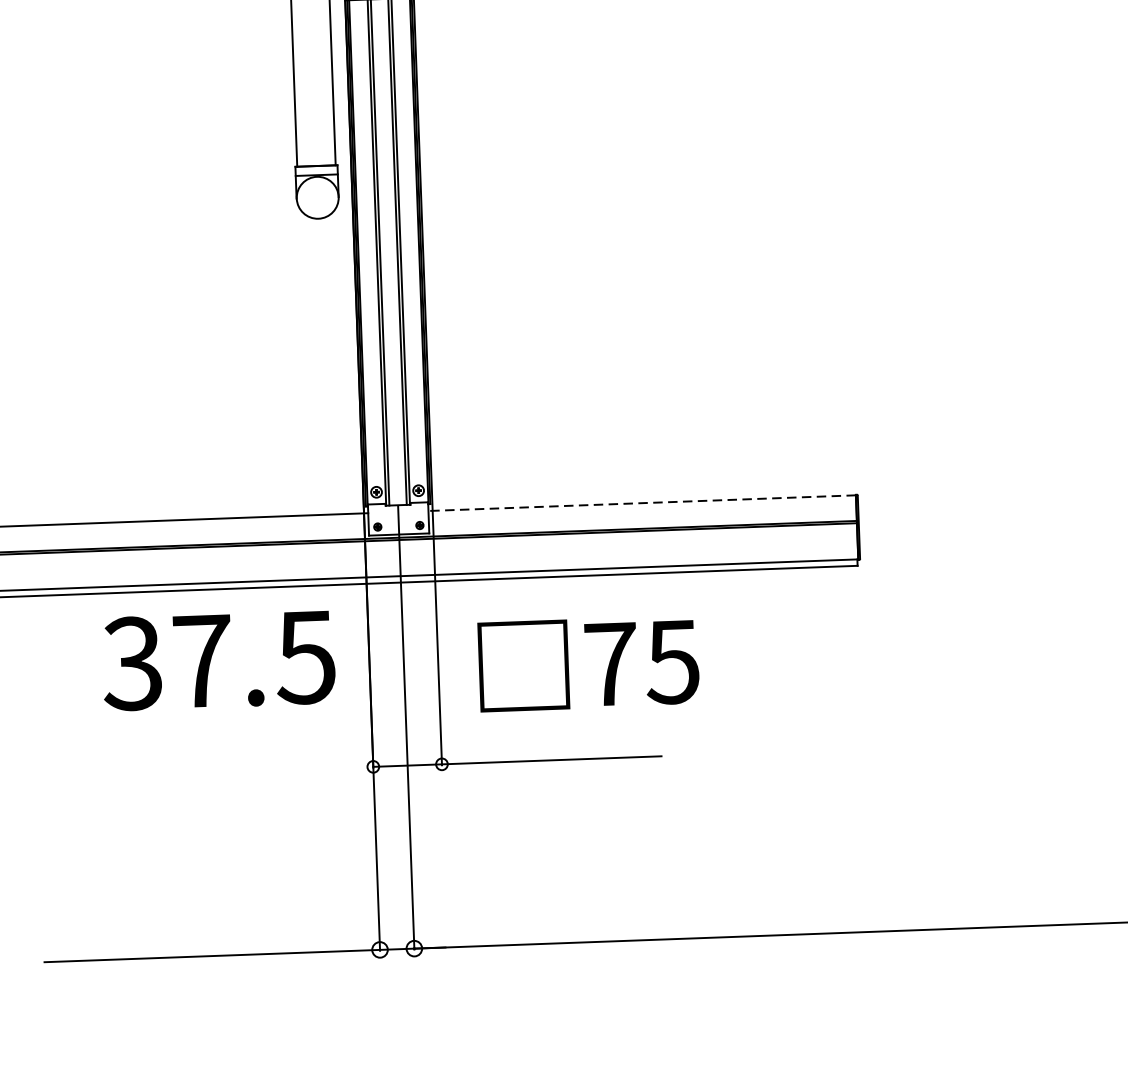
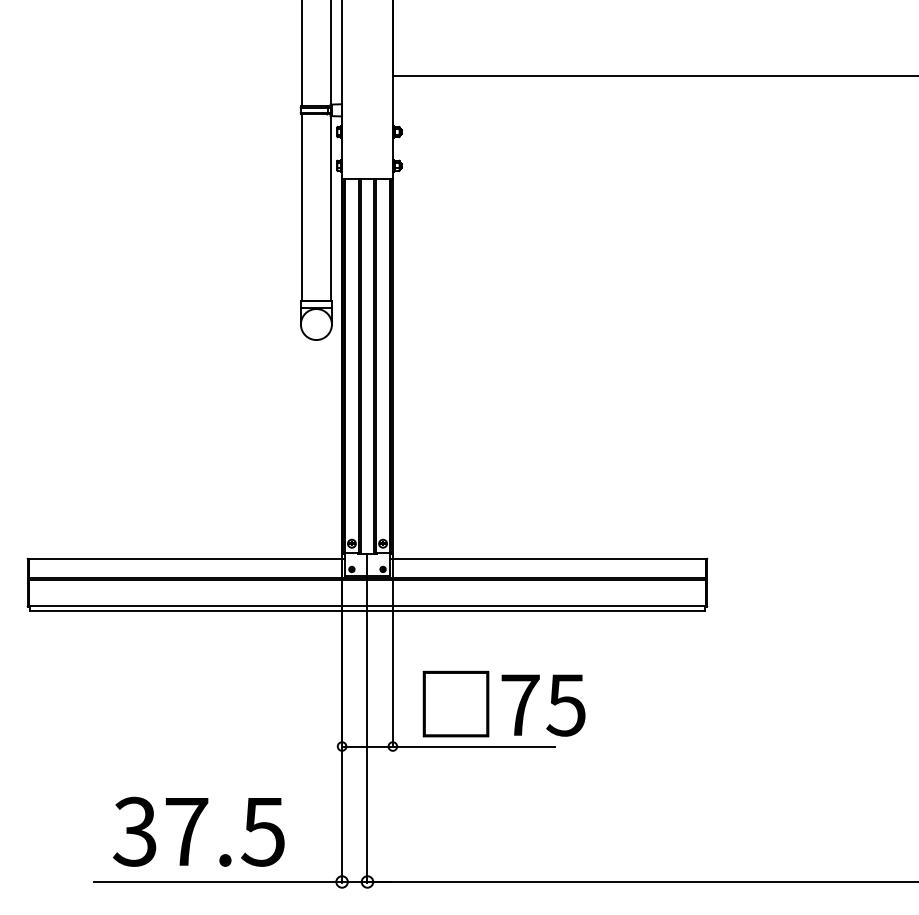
line: (641, 502) -> (547, 558), dashed -> solid
text: (218, 660) -> (198, 831), moved
text: (587, 662) -> (503, 703), moved

